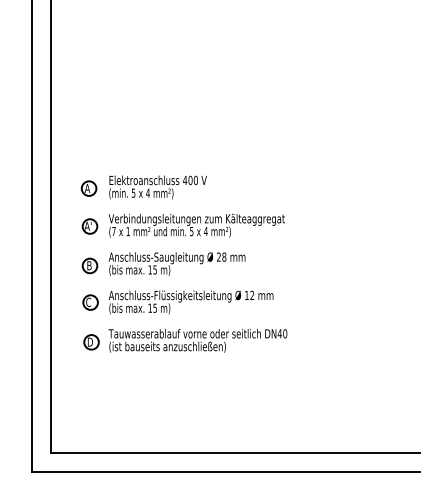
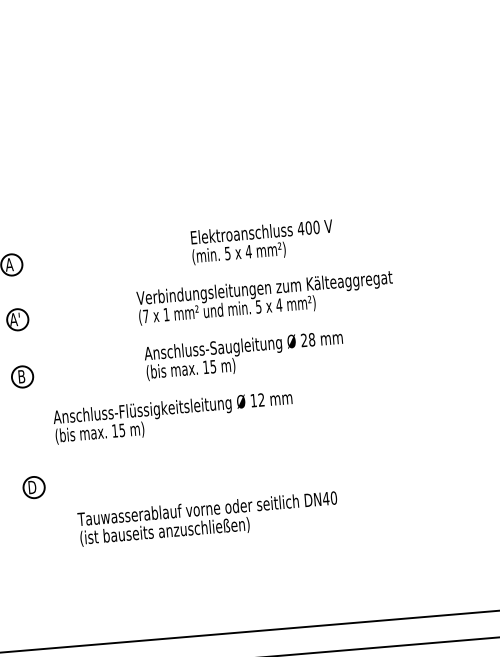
text: (157, 187) -> (261, 242), moved
text: (196, 225) -> (264, 297), moved
text: (176, 263) -> (243, 354), moved
part: (90, 302) -> (27, 429), removed
text: (197, 340) -> (207, 518), moved

